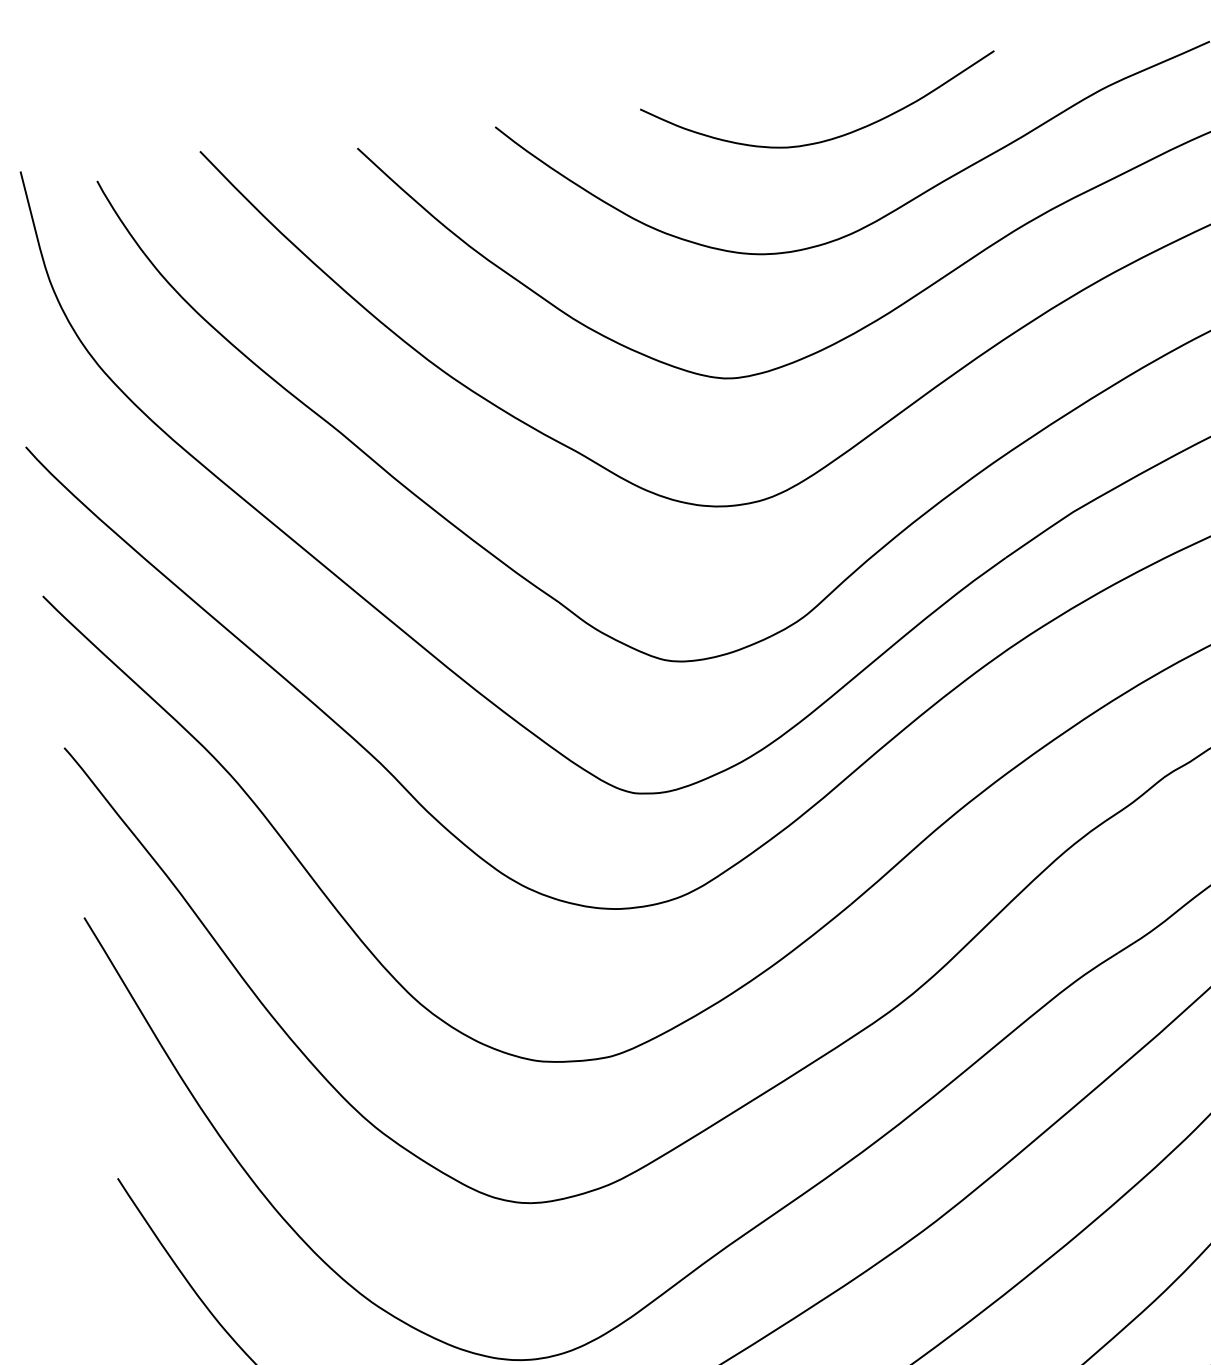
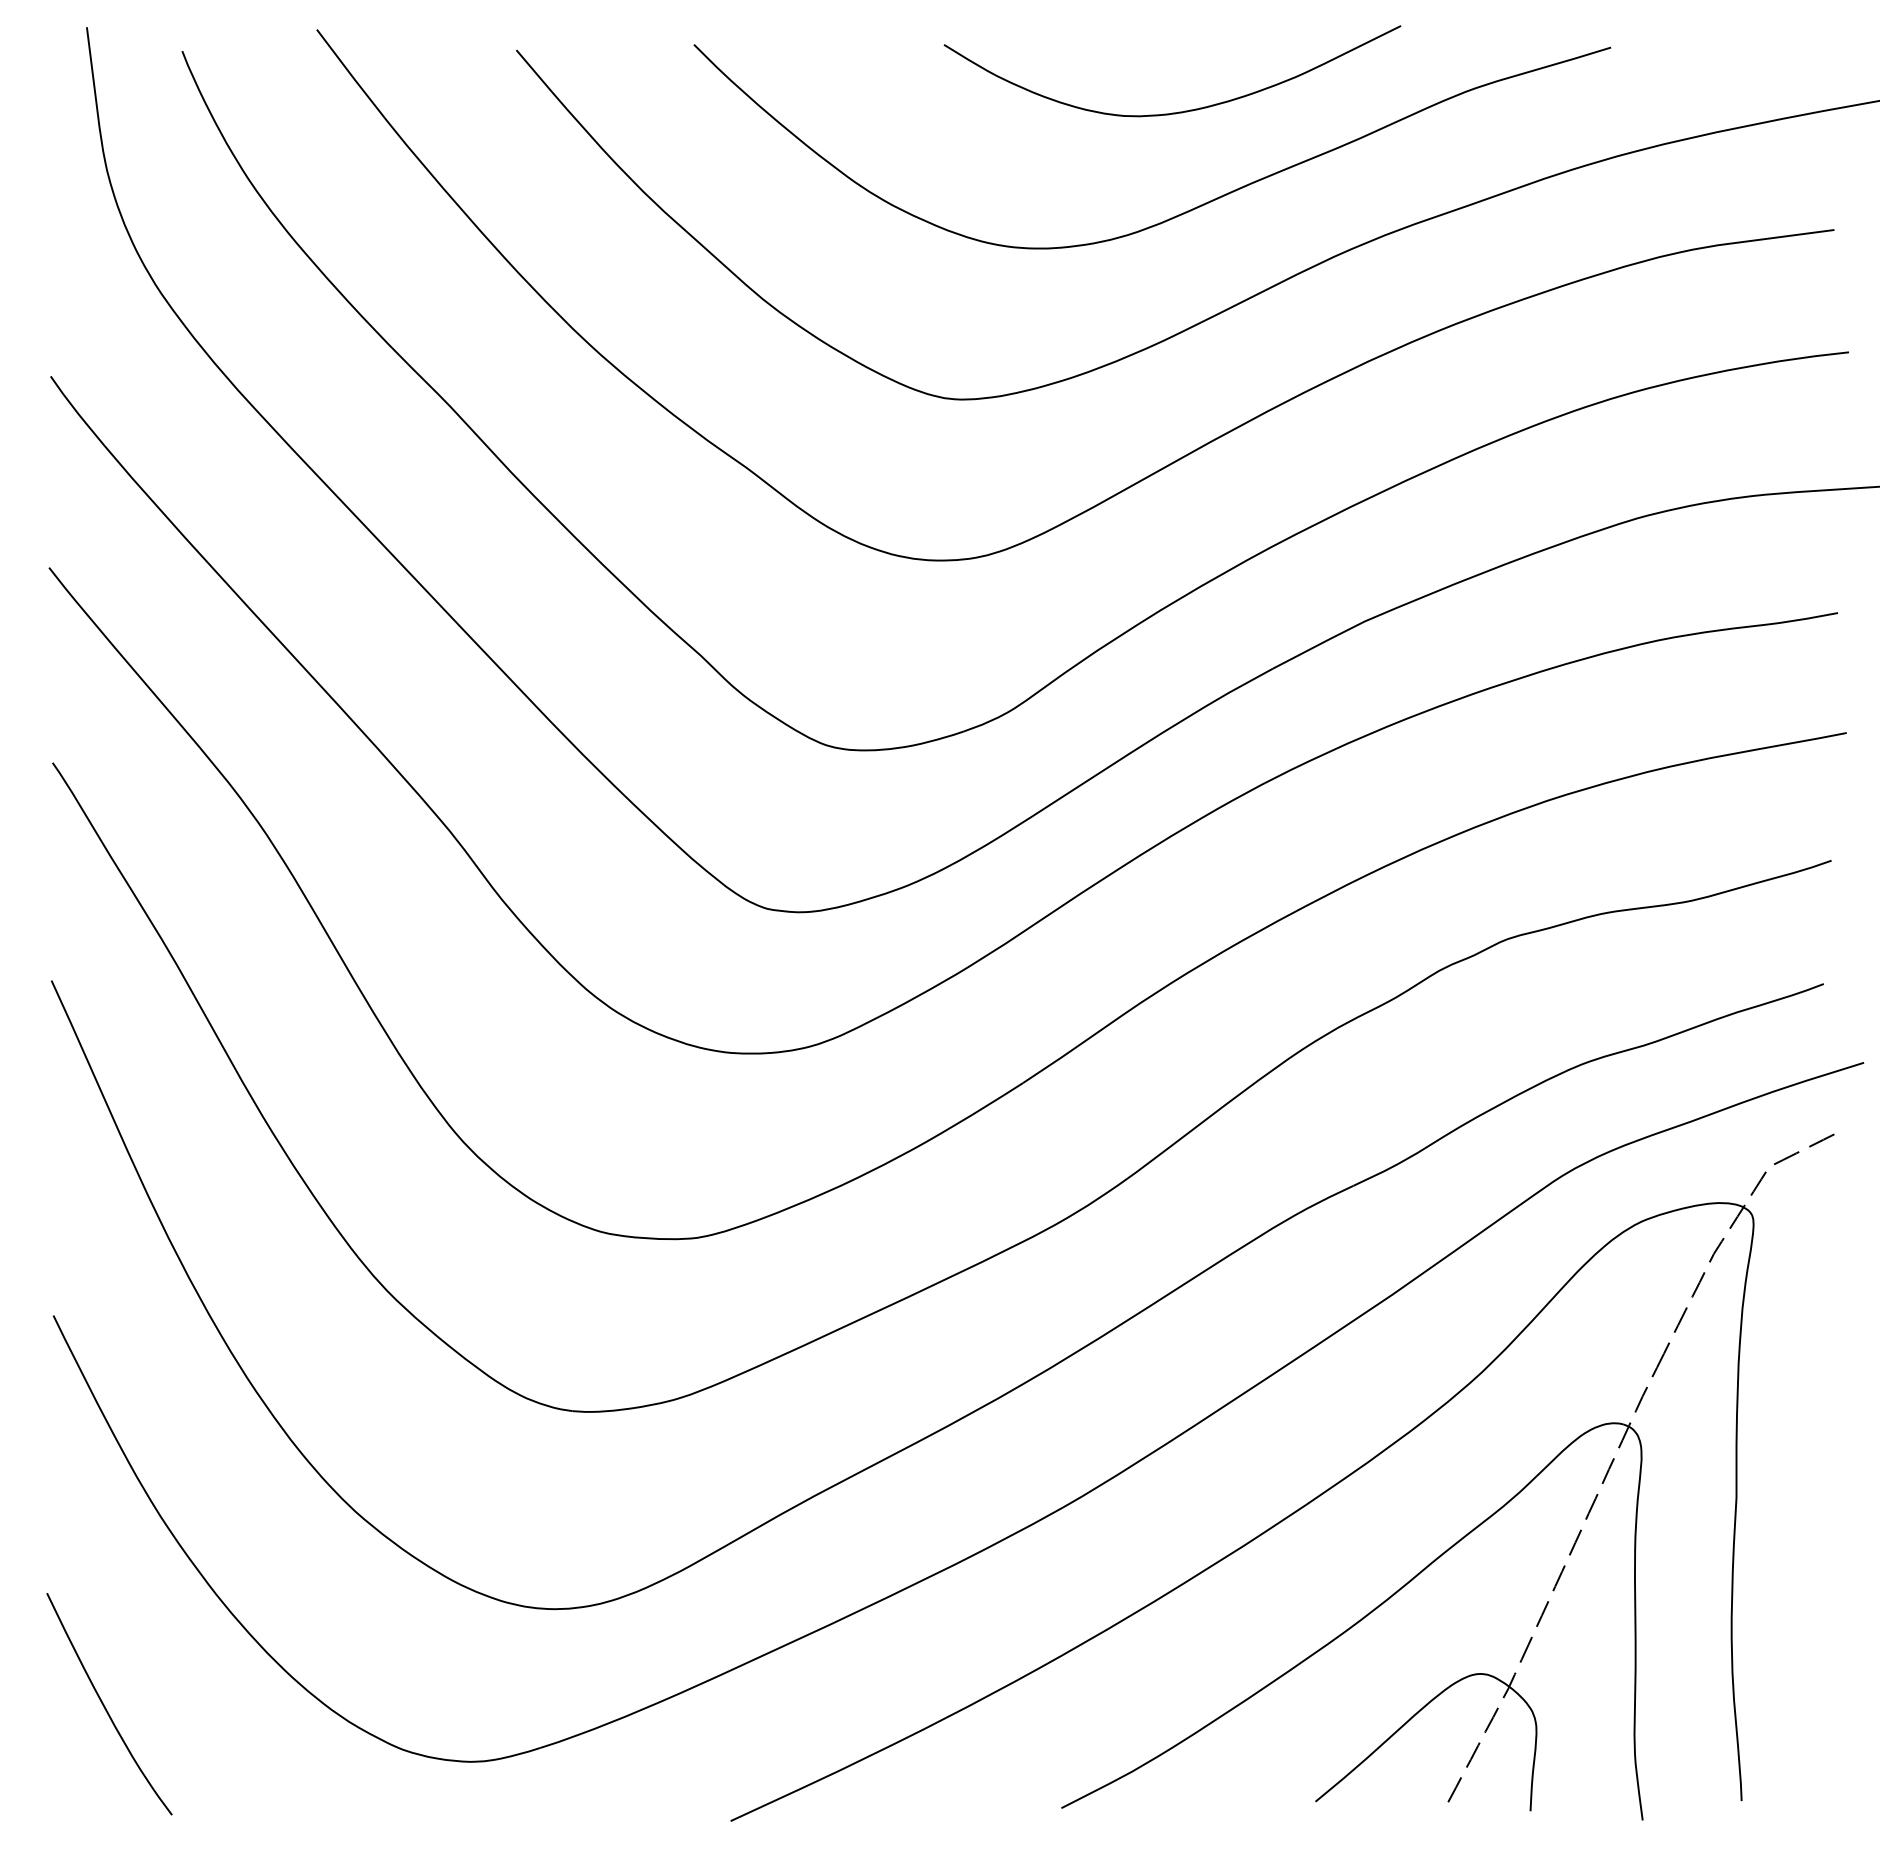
curve: (829, 138) -> (1179, 111), moved

